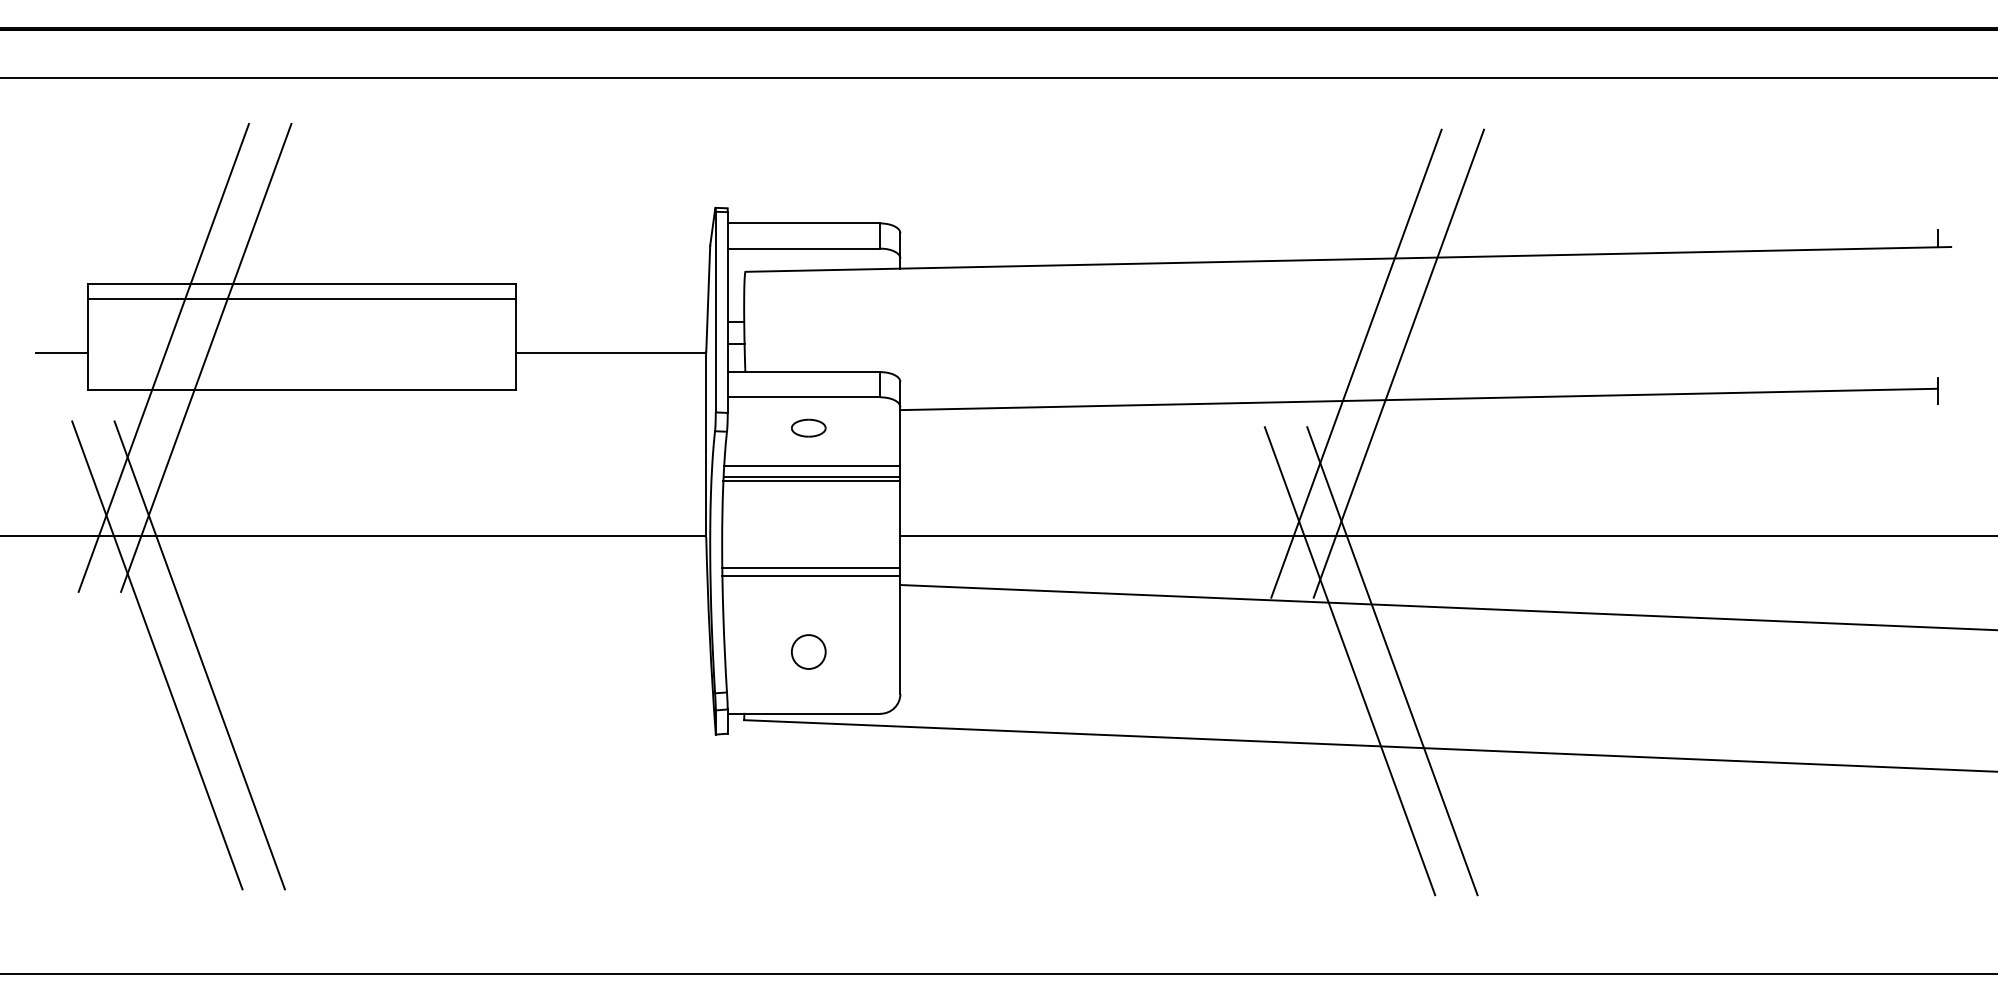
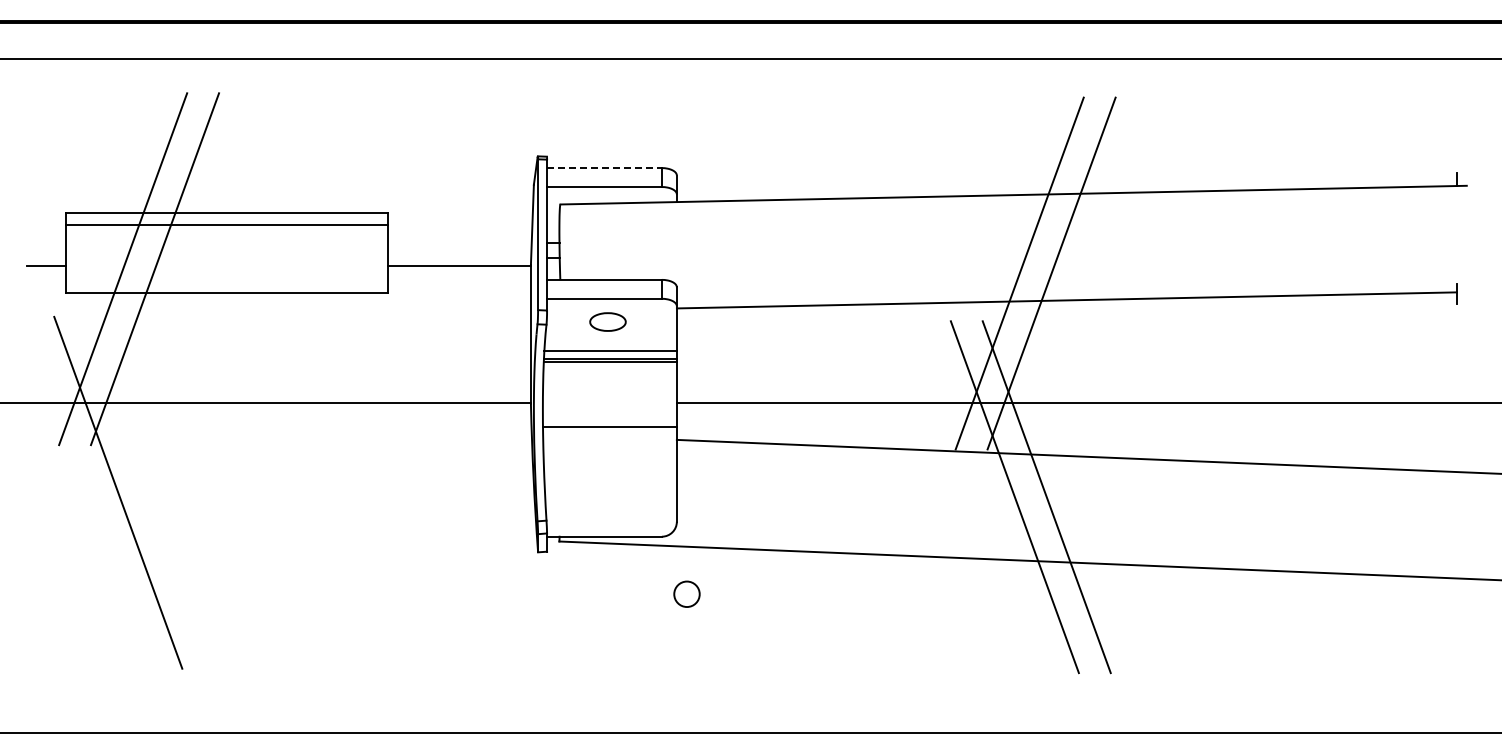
line: (804, 223) -> (604, 168), solid -> dashed
part: (808, 427) -> (607, 321), size x1.4
line: (810, 575) -> (609, 432), removed
circle: (808, 650) -> (686, 593), moved
line: (200, 654) -> (150, 492), removed

